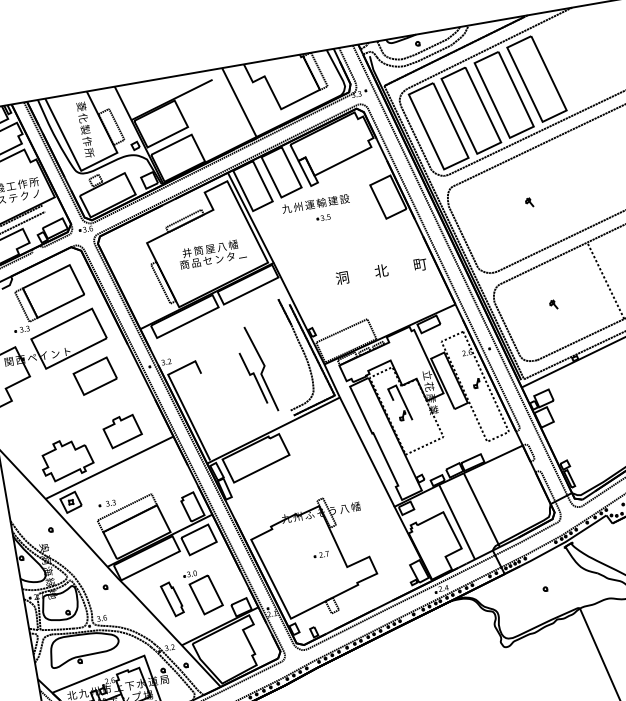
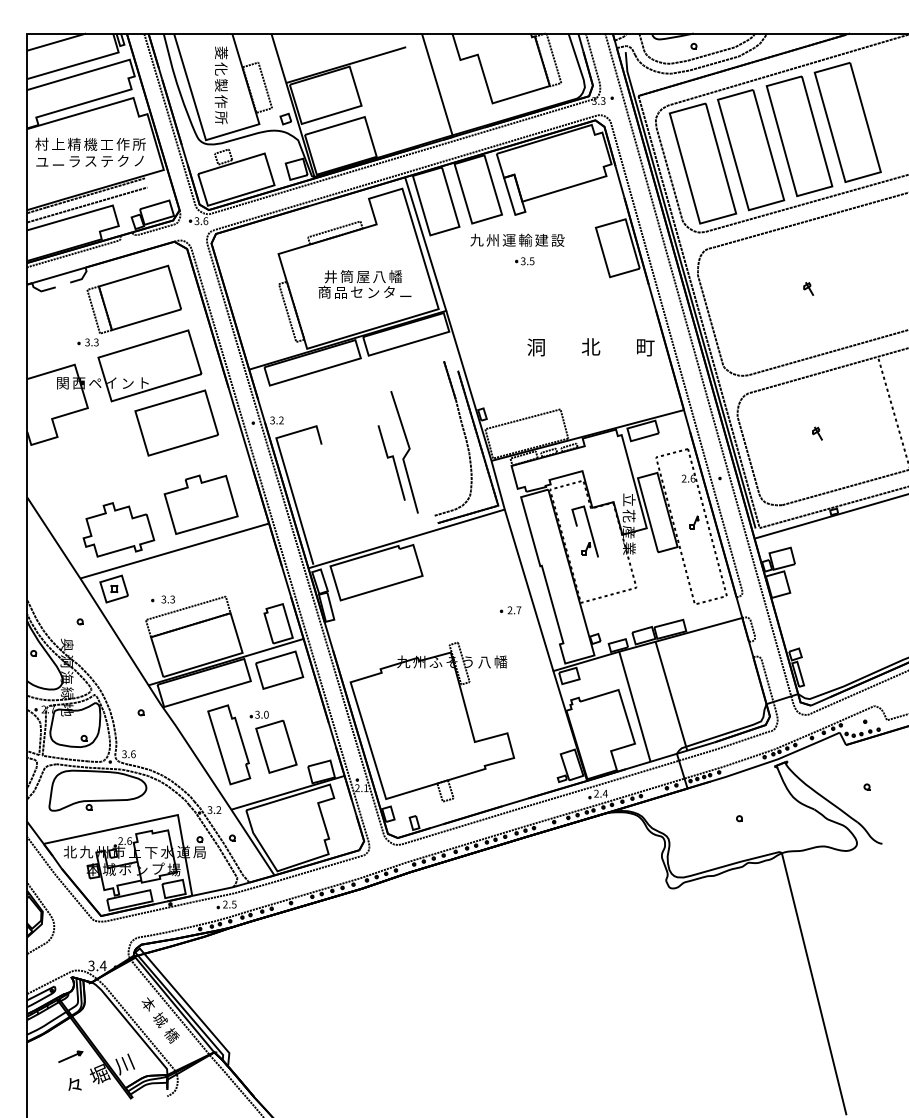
part: (95, 375) -> (176, 422), size x1.43
part: (122, 431) -> (200, 504), size x1.43
part: (321, 554) -> (510, 610), moved
part: (172, 599) -> (229, 744), size x1.67

